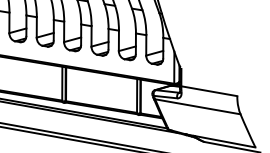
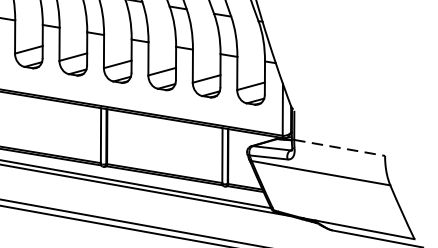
line: (209, 91) -> (339, 148), solid -> dashed

